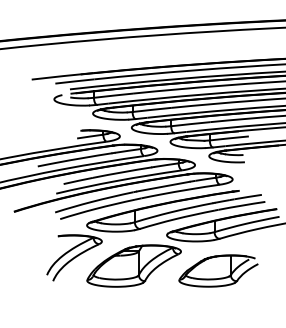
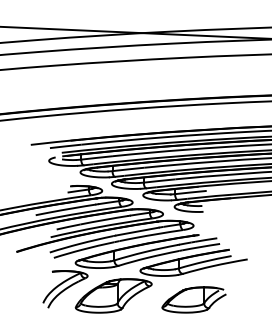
part: (217, 270) -> (193, 299), moved

